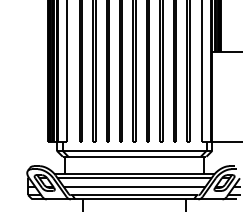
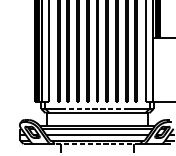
line: (134, 150) -> (97, 108), solid -> dashed
line: (134, 199) -> (97, 144), solid -> dashed

